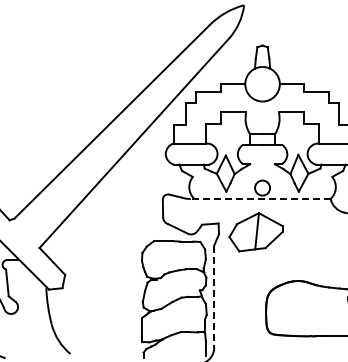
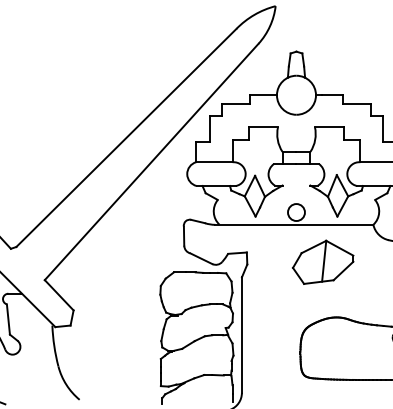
line: (260, 198) -> (294, 224), dashed -> solid
part: (255, 232) -> (322, 262), moved
line: (214, 297) -> (242, 336), dashed -> solid

